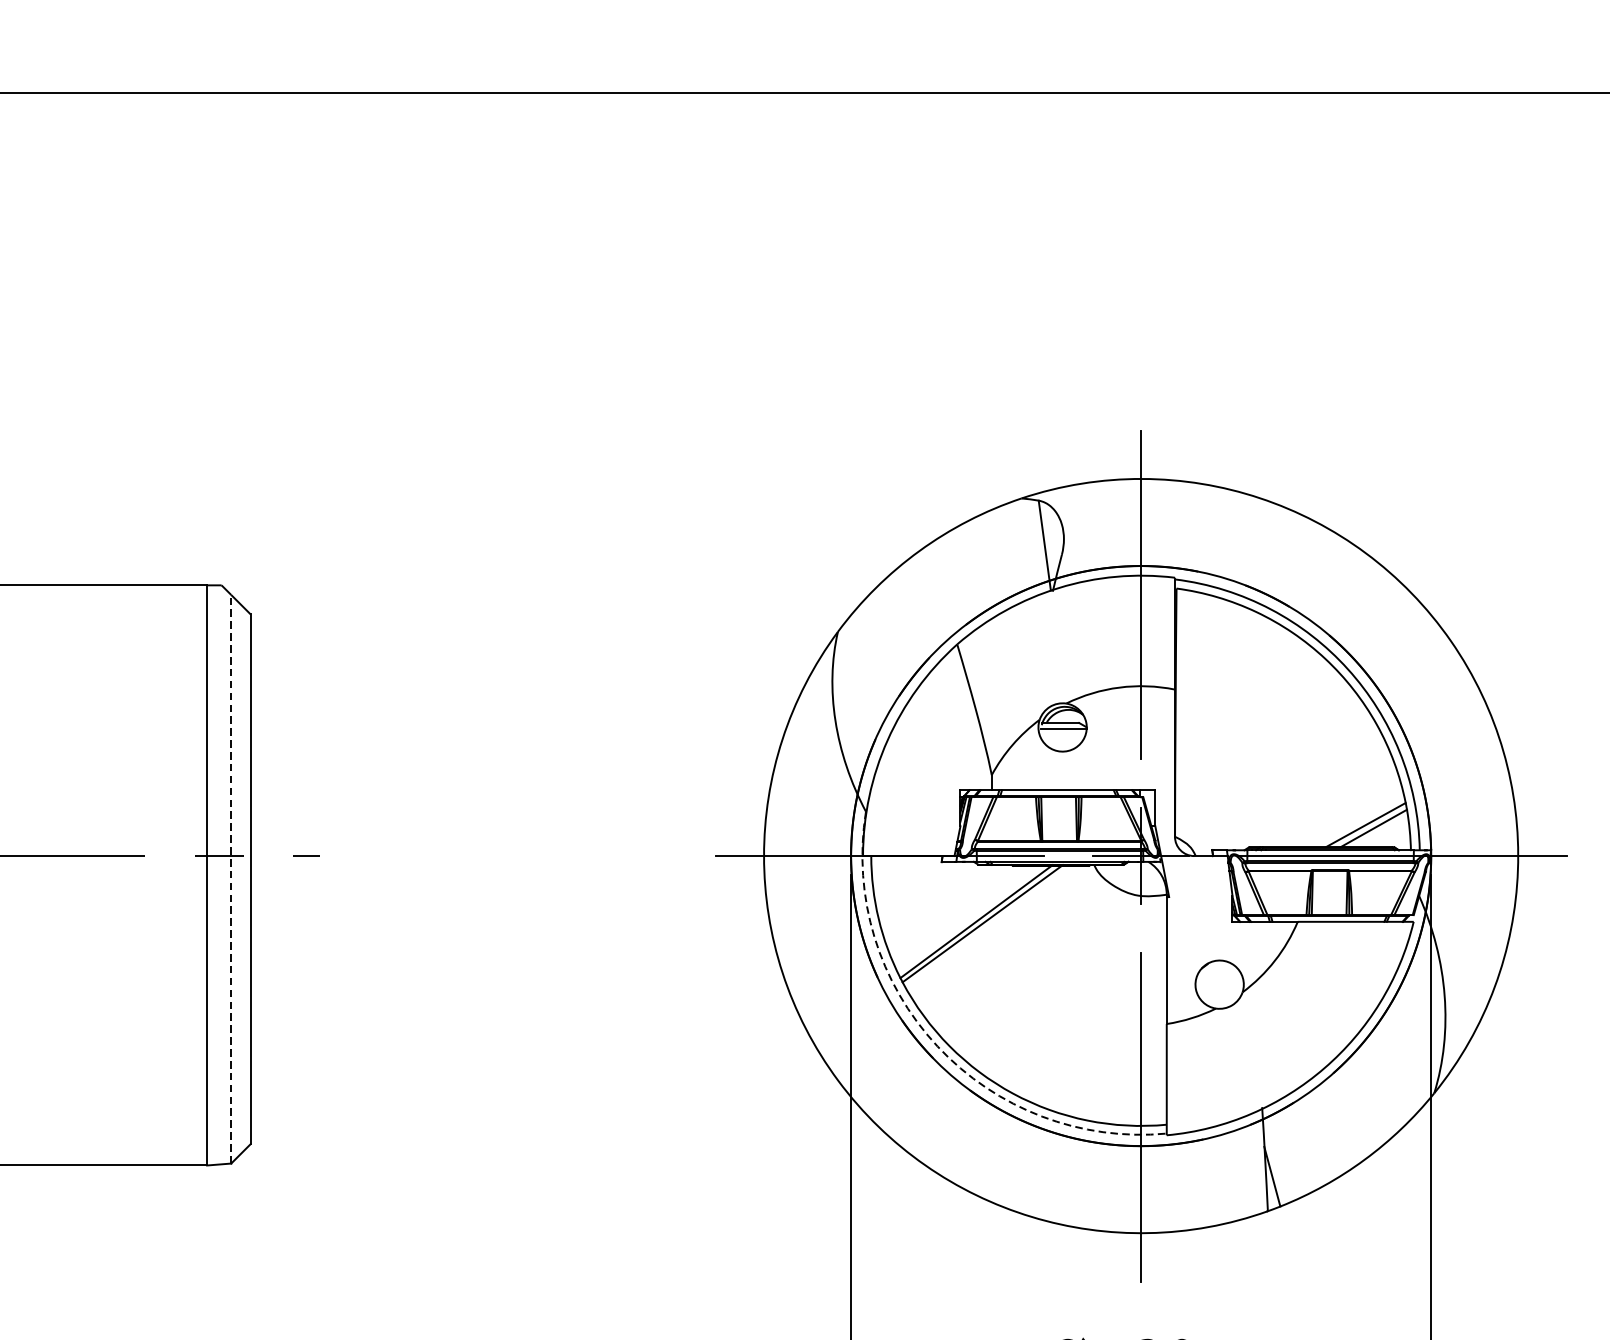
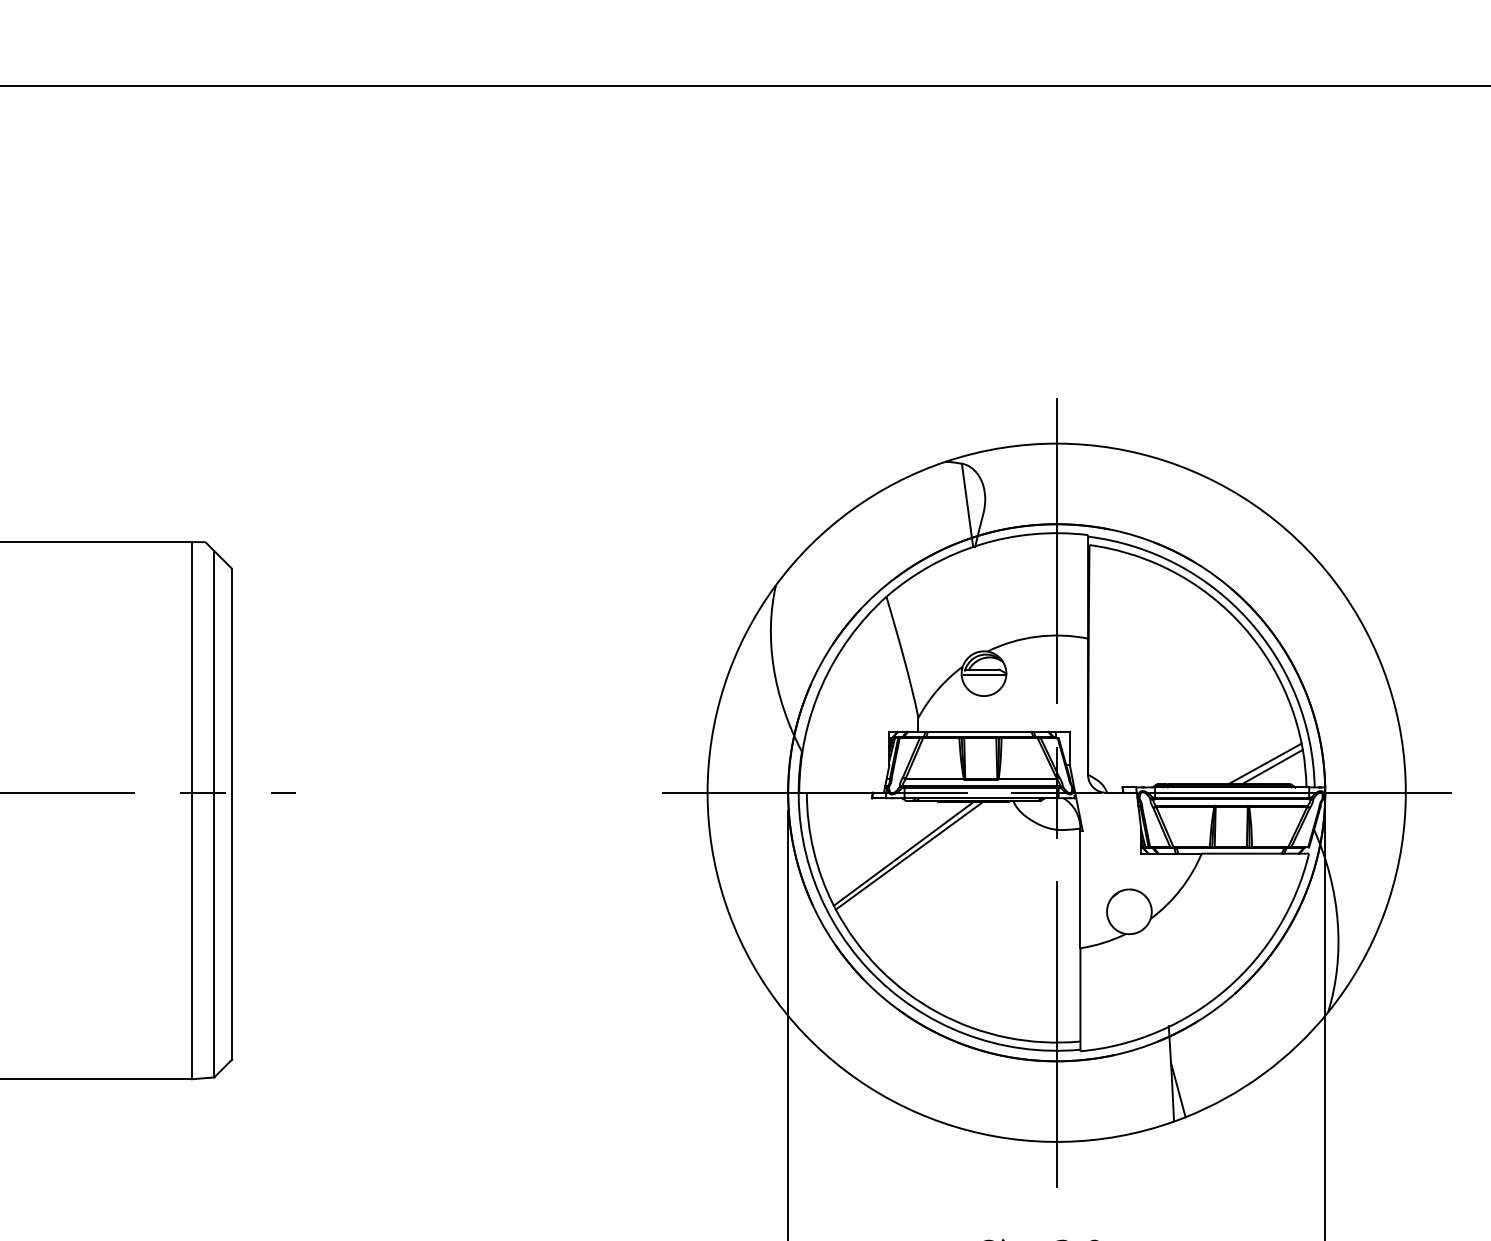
line: (231, 878) -> (214, 813), dashed -> solid
arc: (937, 1045) -> (868, 968), dashed -> solid

